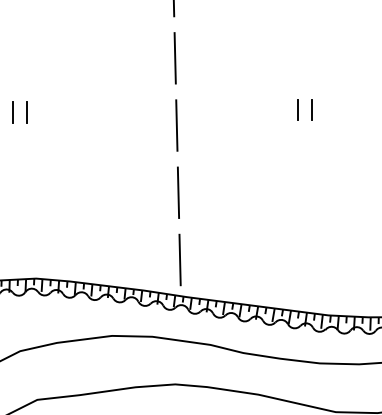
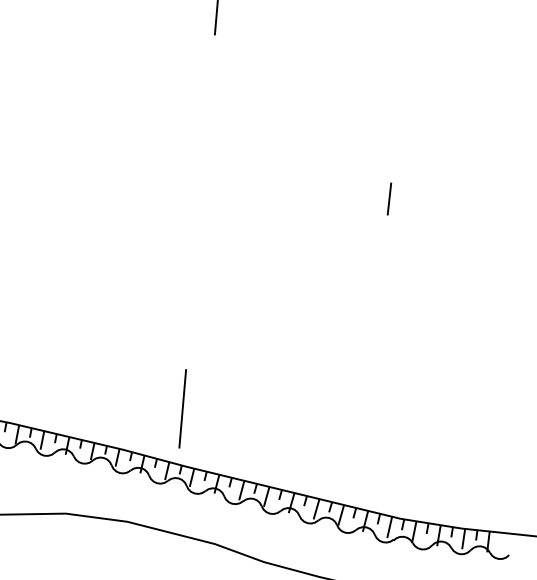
line: (174, 58) -> (208, 99), removed
line: (311, 109) -> (409, 200), removed
line: (176, 125) -> (199, 202), removed
line: (178, 192) -> (191, 305), removed

